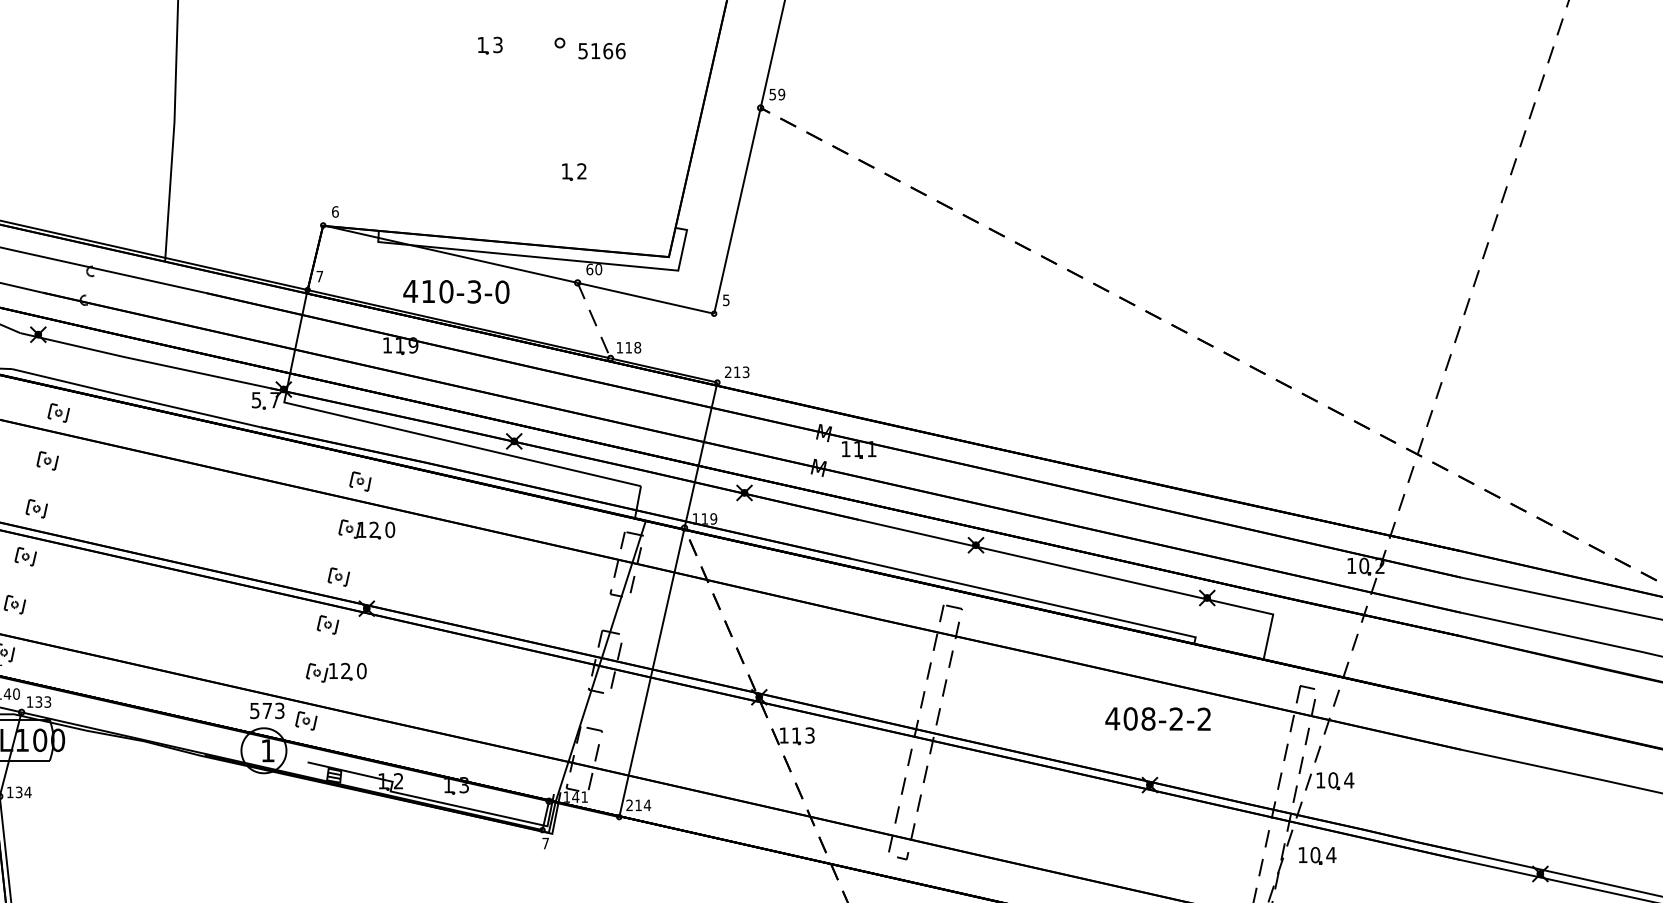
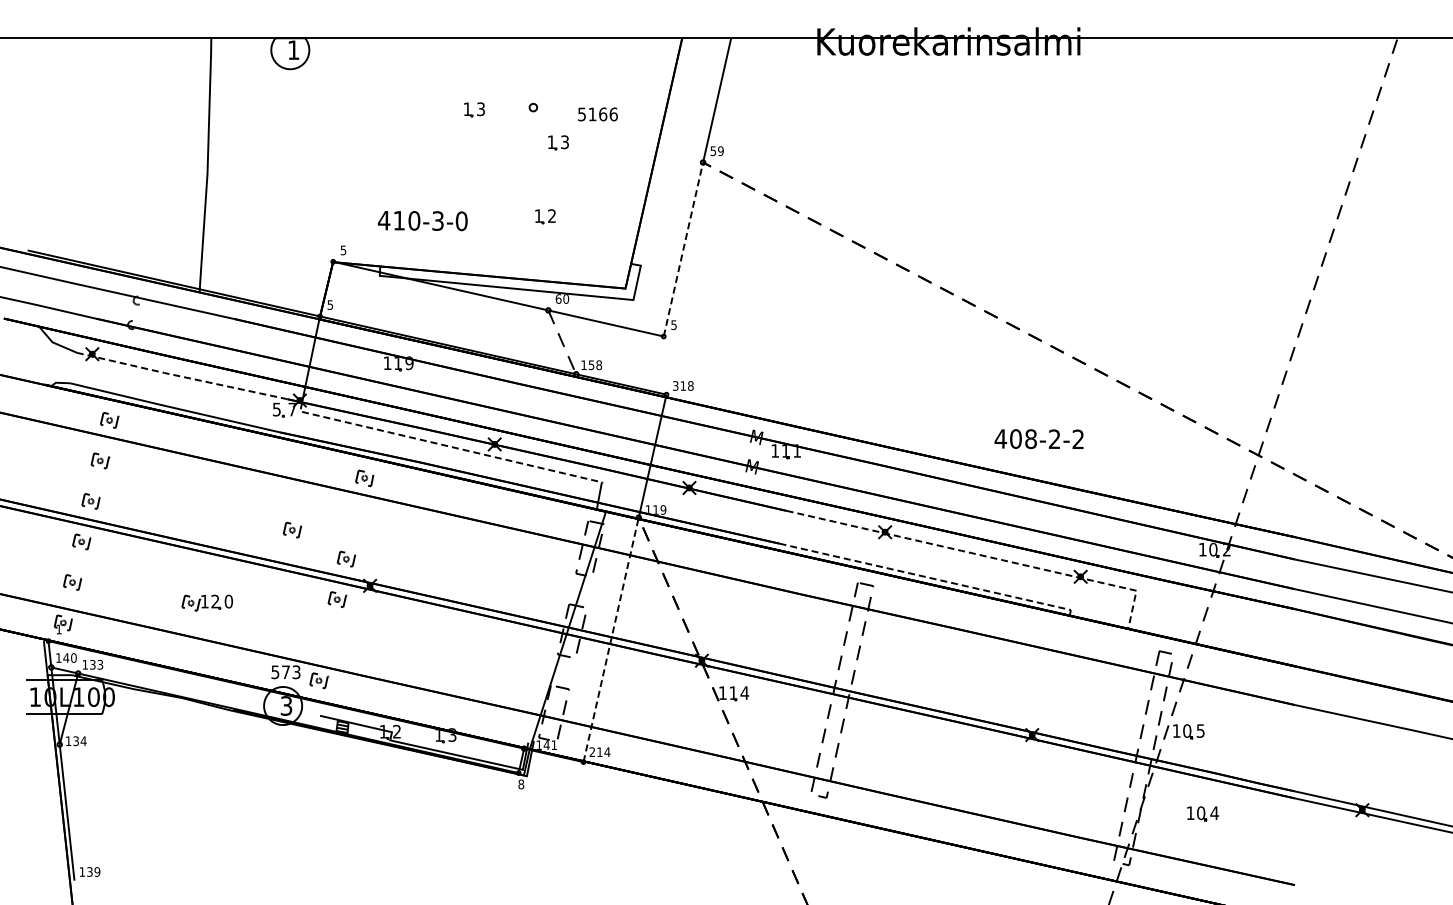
text: (601, 51) -> (597, 114), moved
part: (589, 84) -> (558, 142), added
line: (737, 210) -> (683, 249), solid -> dashed
text: (335, 212) -> (343, 250), 6 -> 5
text: (319, 275) -> (330, 304), 7 -> 5
text: (456, 292) -> (422, 221), moved
text: (628, 348) -> (591, 365), 118 -> 158
line: (143, 361) -> (181, 376), solid -> dashed
text: (737, 371) -> (683, 385), 213 -> 318
line: (457, 442) -> (446, 445), solid -> dashed
part: (366, 529) -> (369, 518), removed
part: (273, 542) -> (291, 529), added
line: (1089, 572) -> (981, 555), solid -> dashed
line: (1027, 598) -> (928, 577), solid -> dashed
part: (335, 672) -> (206, 602), moved
line: (652, 672) -> (611, 639), solid -> dashed
text: (1157, 719) -> (1038, 439), moved
text: (809, 735) -> (744, 693), 3 -> 4
text: (267, 750) -> (286, 705), 1 -> 3
text: (1348, 779) -> (1200, 730), 4 -> 5
text: (545, 843) -> (521, 784), 7 -> 8
part: (1317, 855) -> (1202, 813), moved

